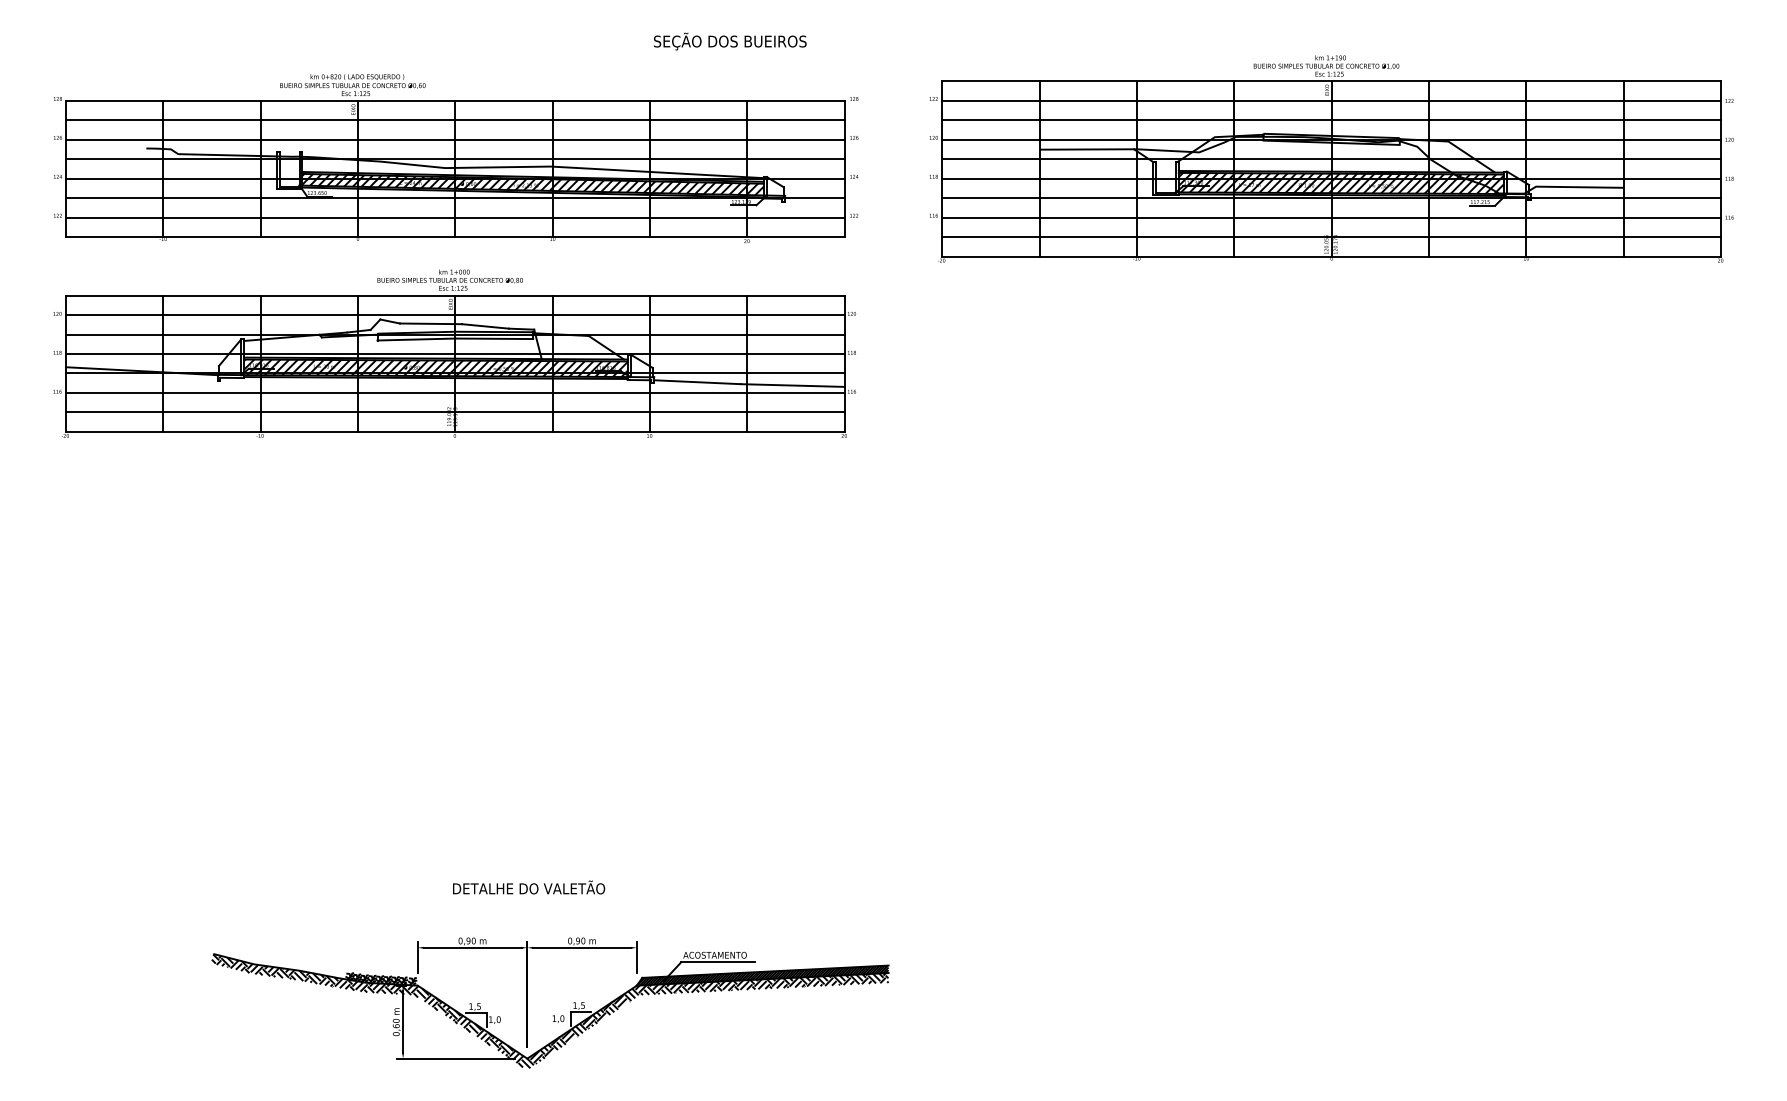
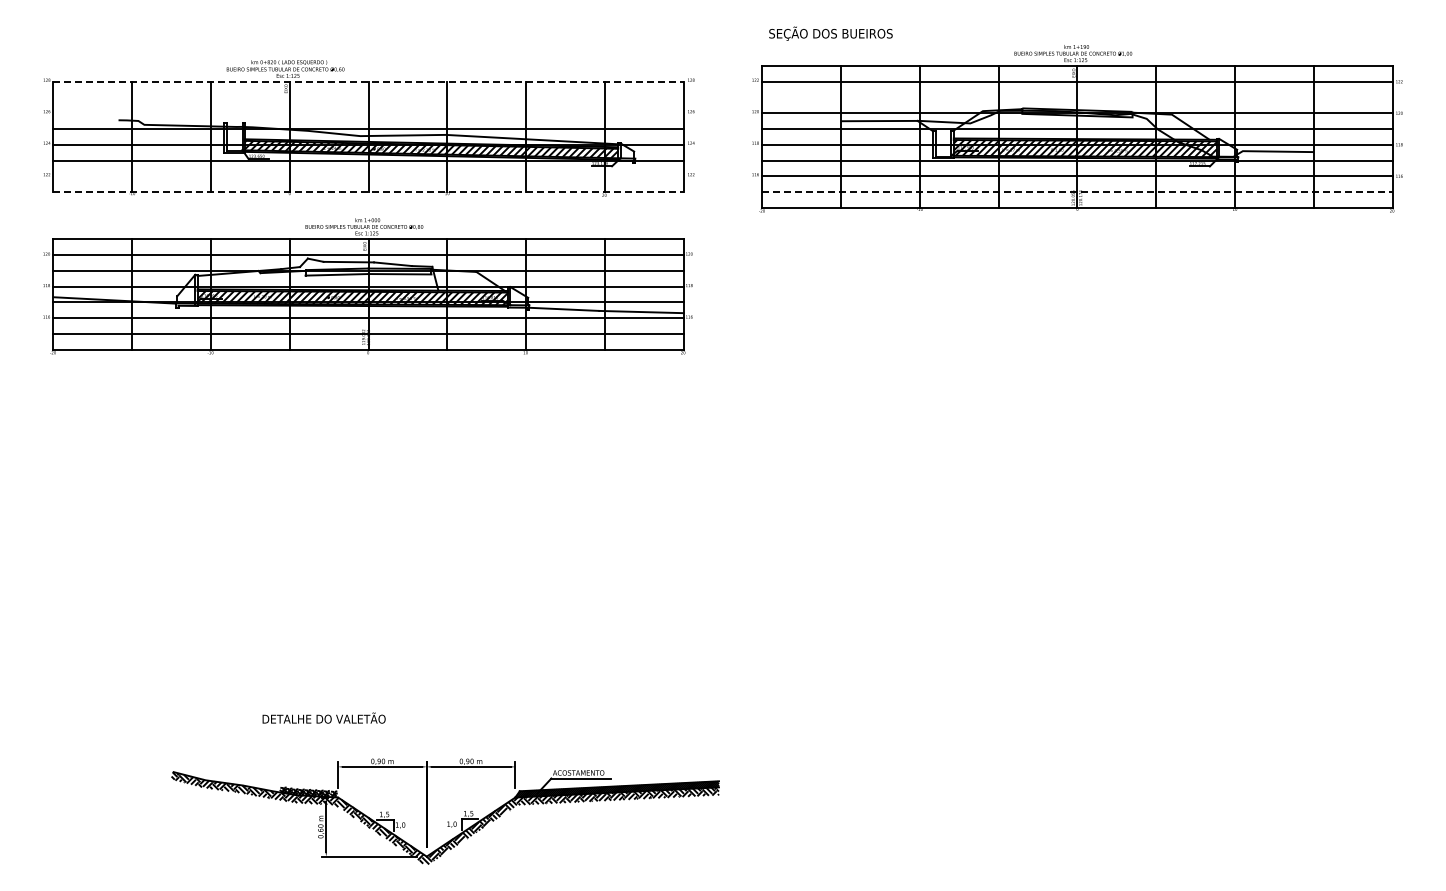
text: (729, 41) -> (830, 33), moved
line: (456, 100) -> (369, 81), solid -> dashed
line: (455, 120) -> (368, 97), removed
line: (1331, 120) -> (1077, 97), removed
line: (455, 140) -> (368, 113), removed
line: (455, 217) -> (368, 176), removed
line: (456, 237) -> (369, 192), solid -> dashed
line: (1331, 237) -> (1077, 192), solid -> dashed
text: (528, 886) -> (323, 717), moved

